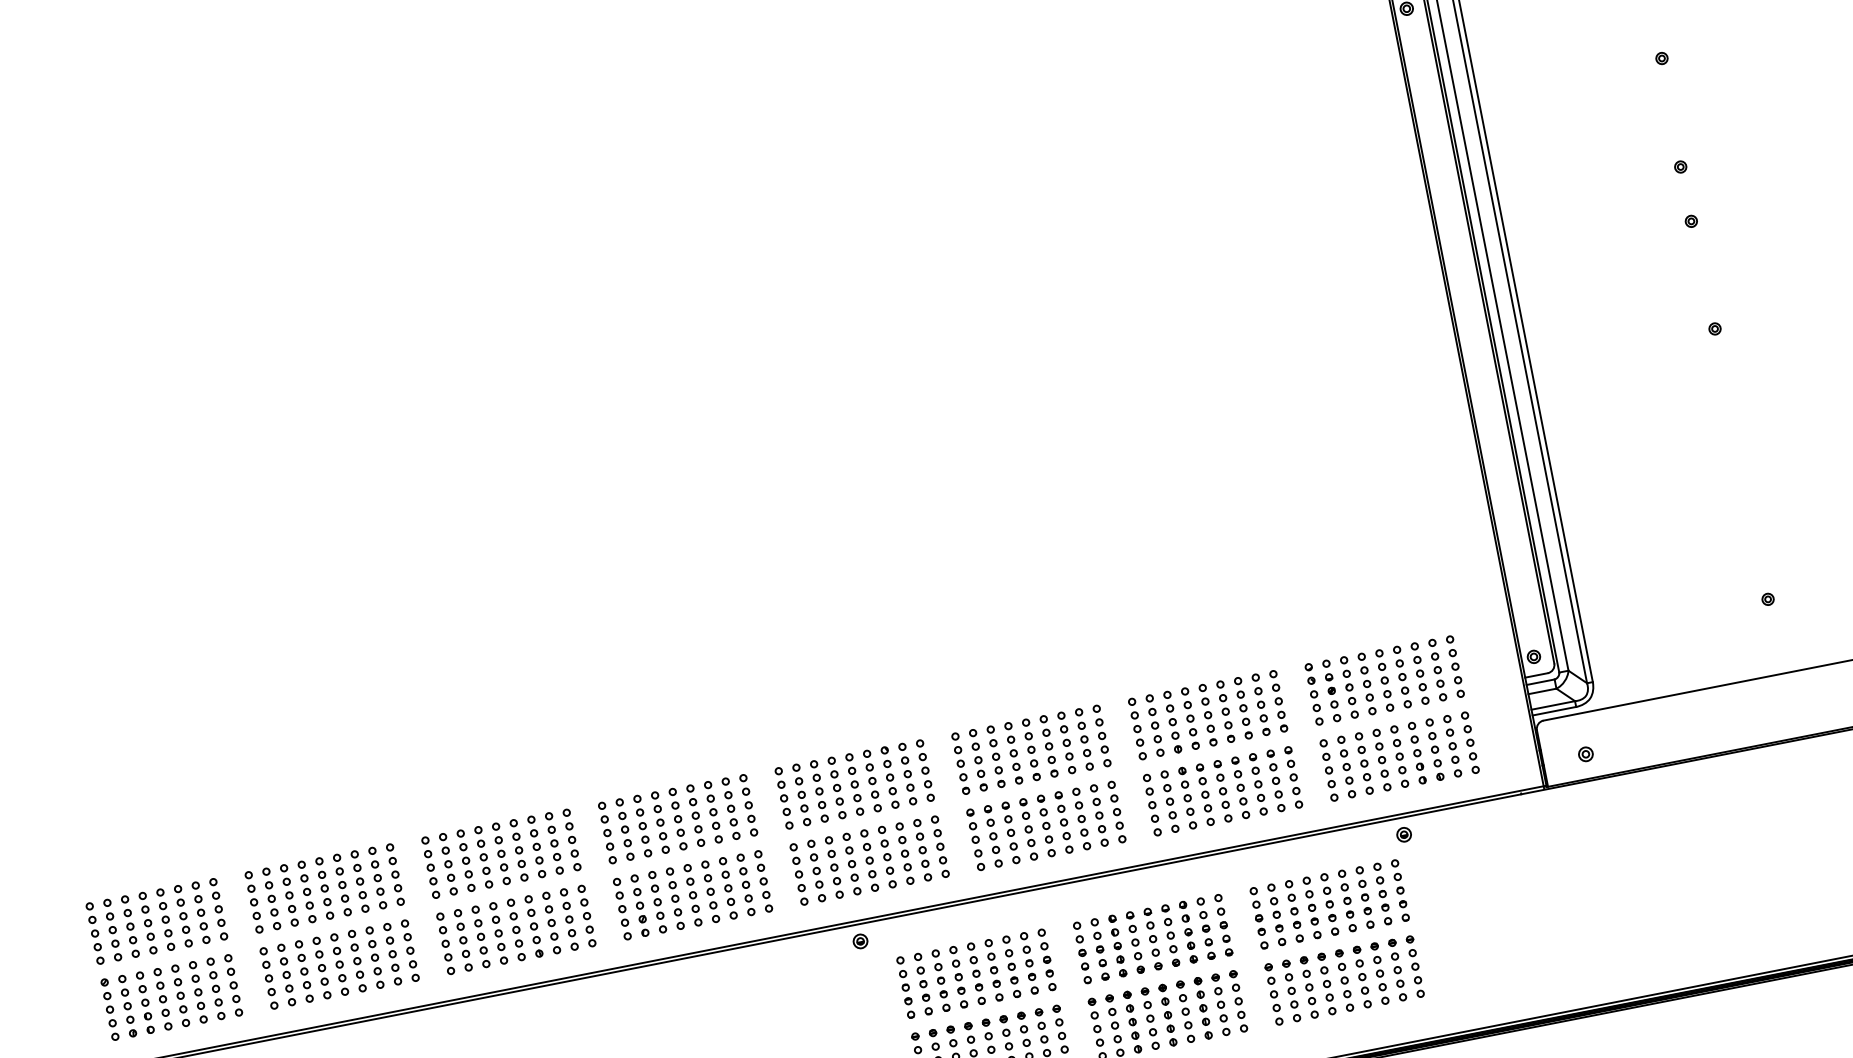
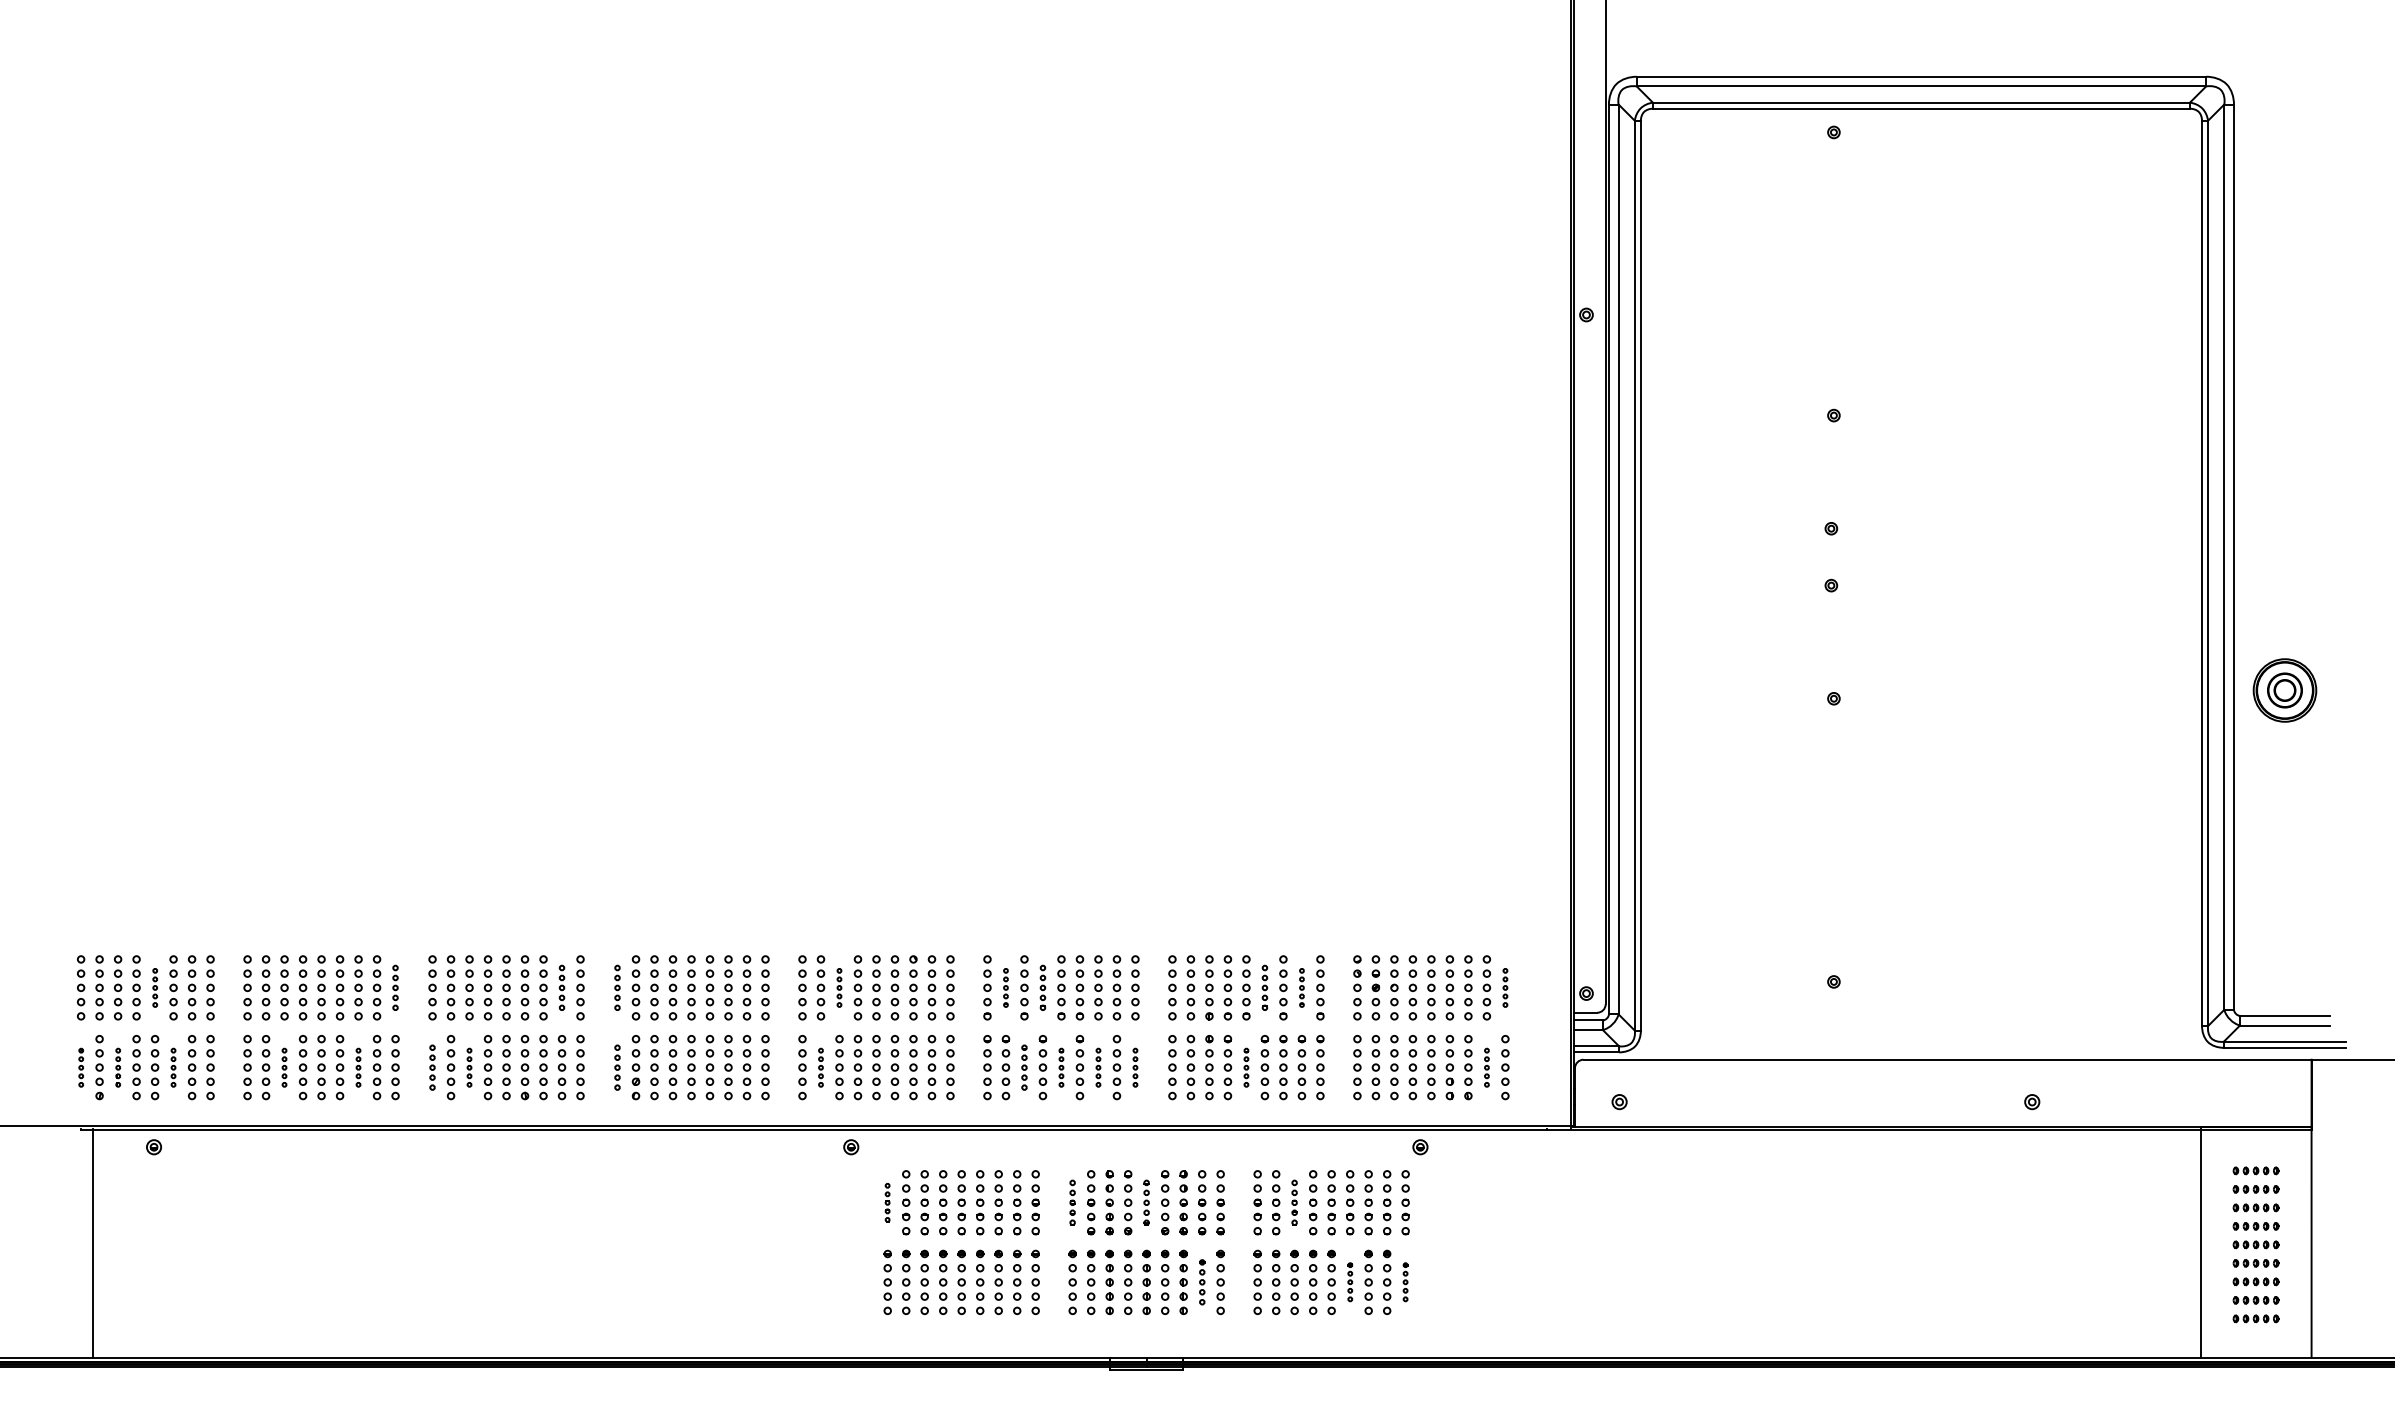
part: (1455, 666) -> (1505, 987), size x0.6
part: (1260, 704) -> (1301, 987), size x0.6
part: (1225, 711) -> (1264, 987), size x0.7
part: (1452, 746) -> (1486, 1067), size x0.6
part: (1013, 753) -> (1042, 987), size x0.7
part: (977, 759) -> (1005, 987), size x0.6
part: (819, 791) -> (839, 987), size x0.6
part: (1223, 791) -> (1246, 1067), size x0.6
part: (1117, 812) -> (1135, 1067), size x0.6
part: (1081, 818) -> (1098, 1067), size x0.6
part: (1046, 825) -> (1061, 1067), size x0.6
part: (607, 832) -> (617, 987), size x0.7
part: (1011, 832) -> (1024, 1067), size x0.7
part: (553, 843) -> (561, 987), size x0.7
part: (816, 871) -> (820, 1067), size x0.6
part: (395, 874) -> (395, 987), size x0.7
part: (622, 909) -> (617, 1067), size x0.7
part: (1294, 911) -> (1294, 1202), size x0.7
part: (166, 919) -> (155, 987), size x0.6
part: (480, 936) -> (469, 1067), size x0.6
part: (1152, 938) -> (1146, 1202), size x0.7
part: (445, 943) -> (432, 1067), size x0.7
part: (1082, 952) -> (1072, 1202), size x0.7
part: (374, 957) -> (358, 1067), size x0.6
part: (1415, 965) -> (1405, 1281), size x0.6
part: (304, 971) -> (284, 1067), size x0.6
part: (1362, 976) -> (1350, 1281), size x0.6
part: (905, 987) -> (887, 1202), size x0.6
part: (198, 992) -> (173, 1067), size x0.6
part: (145, 1002) -> (118, 1067), size x0.6
part: (1221, 1003) -> (1202, 1281), size x0.7
part: (110, 1009) -> (81, 1067), size x0.6

